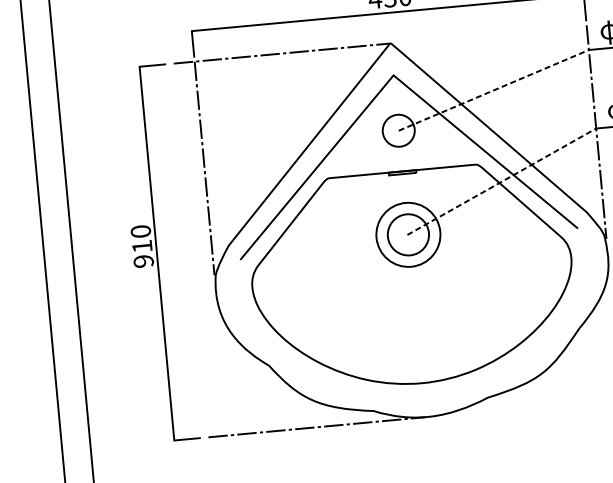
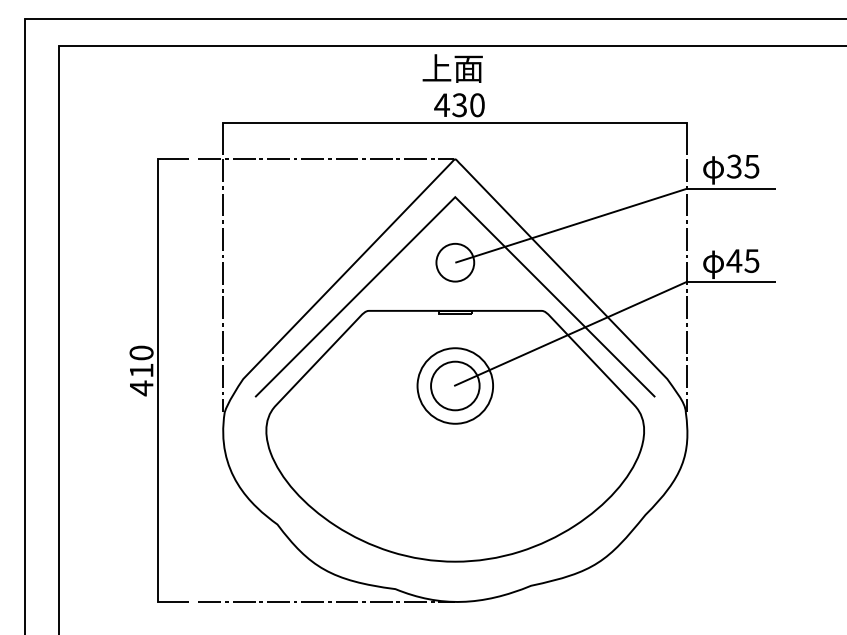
line: (493, 90) -> (571, 225), dashed -> solid
line: (501, 181) -> (570, 333), dashed -> solid
text: (143, 261) -> (141, 388), 910 -> 410

